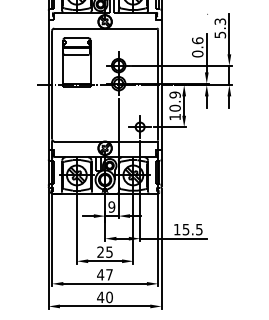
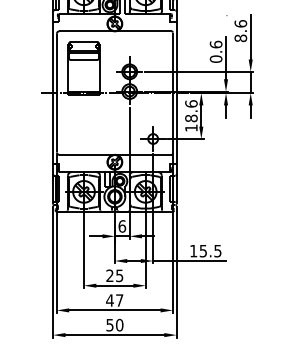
text: (220, 28) -> (240, 31), 5.3 -> 8.6
text: (175, 101) -> (191, 111), 10.9 -> 18.6
text: (112, 207) -> (122, 226), 9 -> 6
text: (100, 297) -> (109, 325), 40 -> 50

